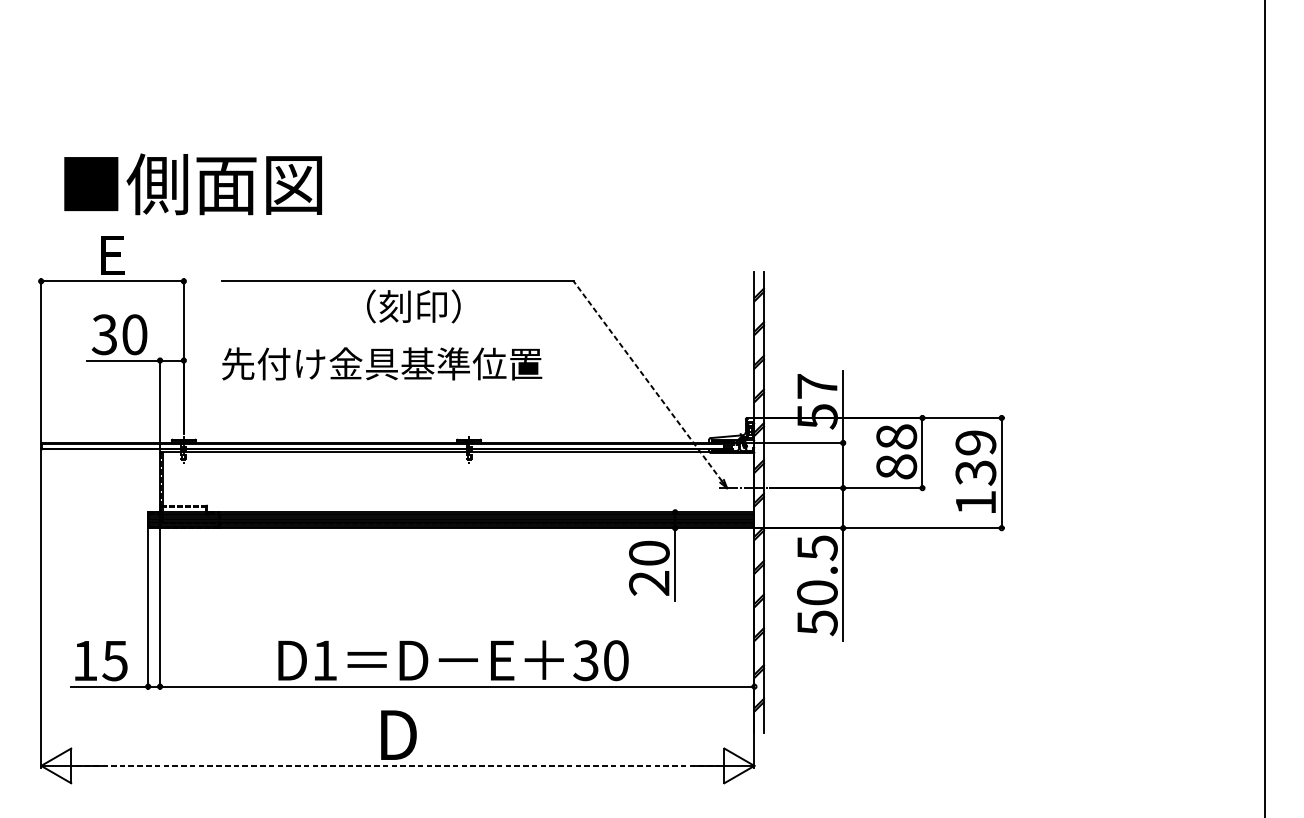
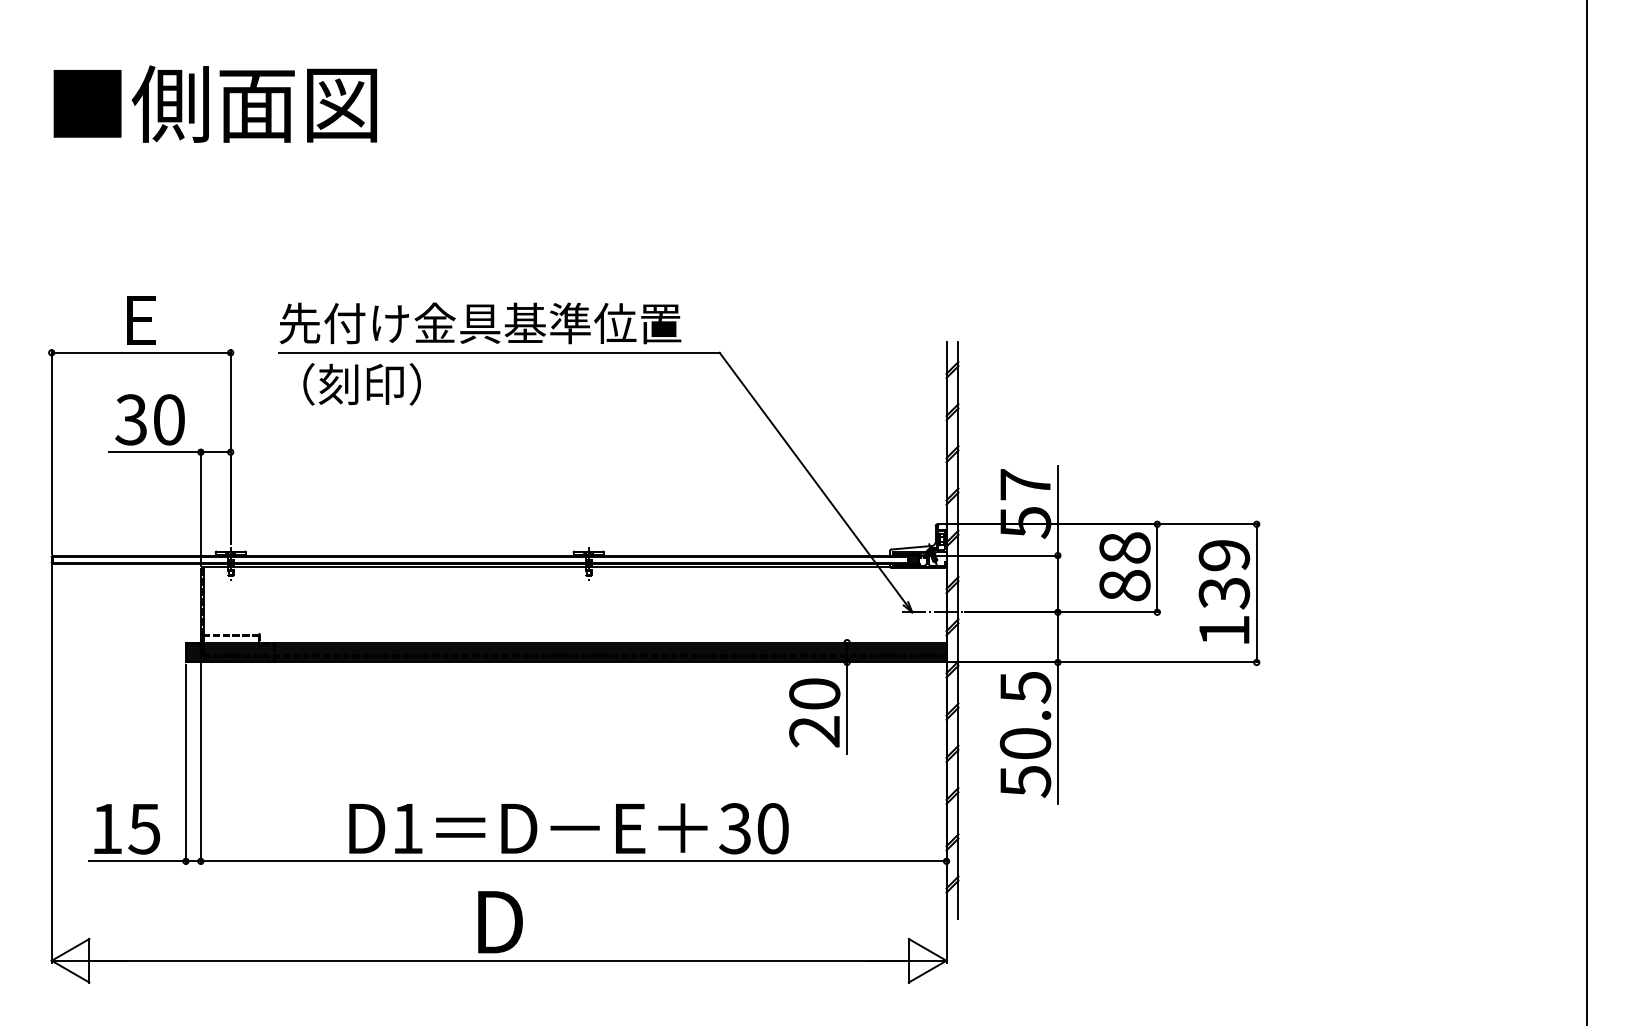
text: (192, 183) -> (214, 103), moved
text: (413, 306) -> (361, 384), moved
text: (382, 363) -> (480, 323), moved
line: (647, 380) -> (812, 477), dashed -> solid
line: (398, 765) -> (499, 960), dashed -> solid

